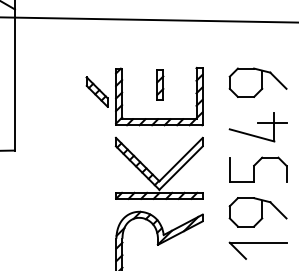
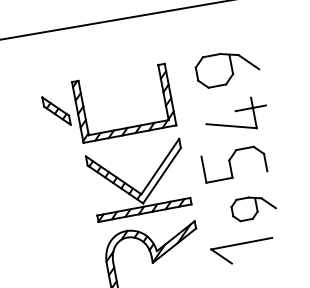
part: (160, 84) -> (122, 90), removed
part: (258, 169) -> (234, 163), moved
part: (257, 212) -> (253, 207), size x0.7
part: (257, 243) -> (241, 244), moved

